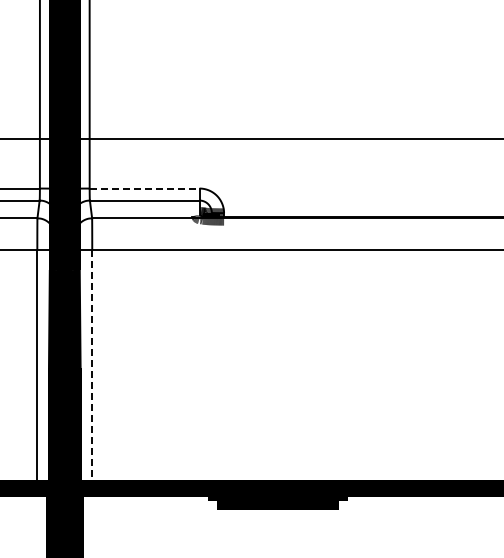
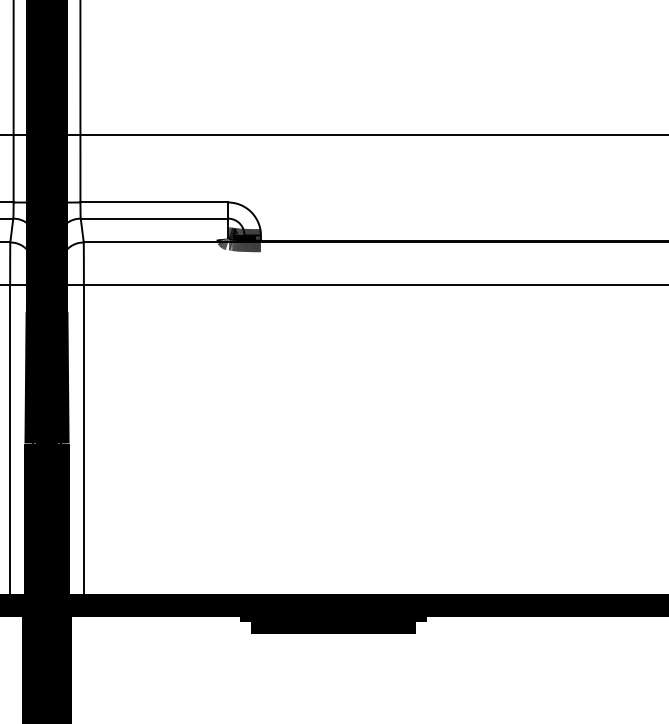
line: (144, 188) -> (154, 202), dashed -> solid
line: (92, 369) -> (84, 445), dashed -> solid

